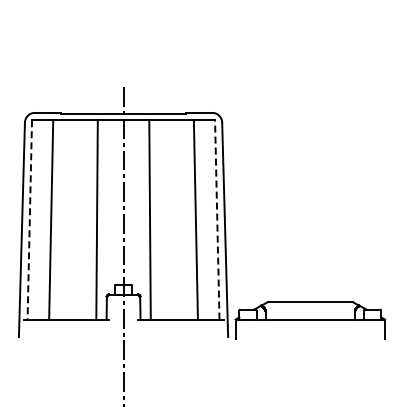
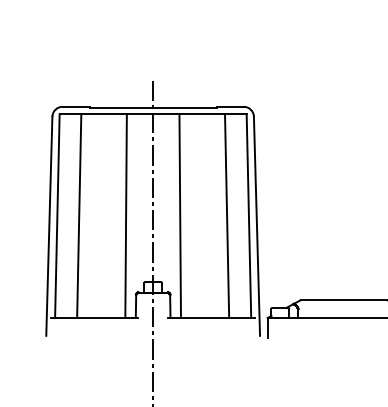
line: (29, 219) -> (57, 215), dashed -> solid
line: (217, 219) -> (249, 215), dashed -> solid

